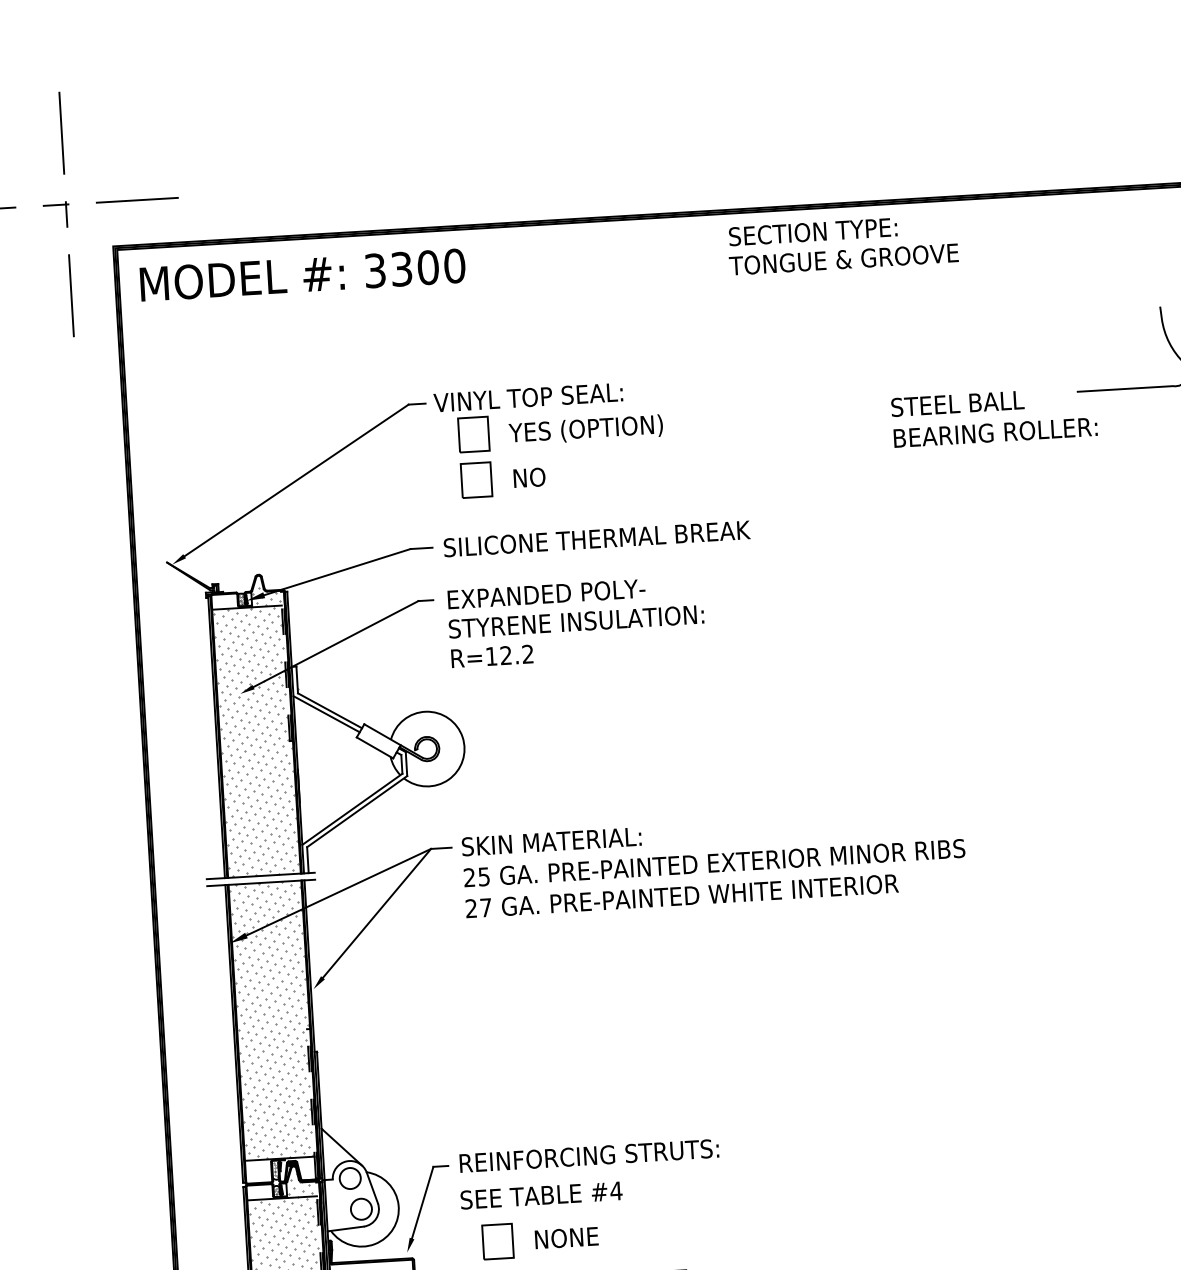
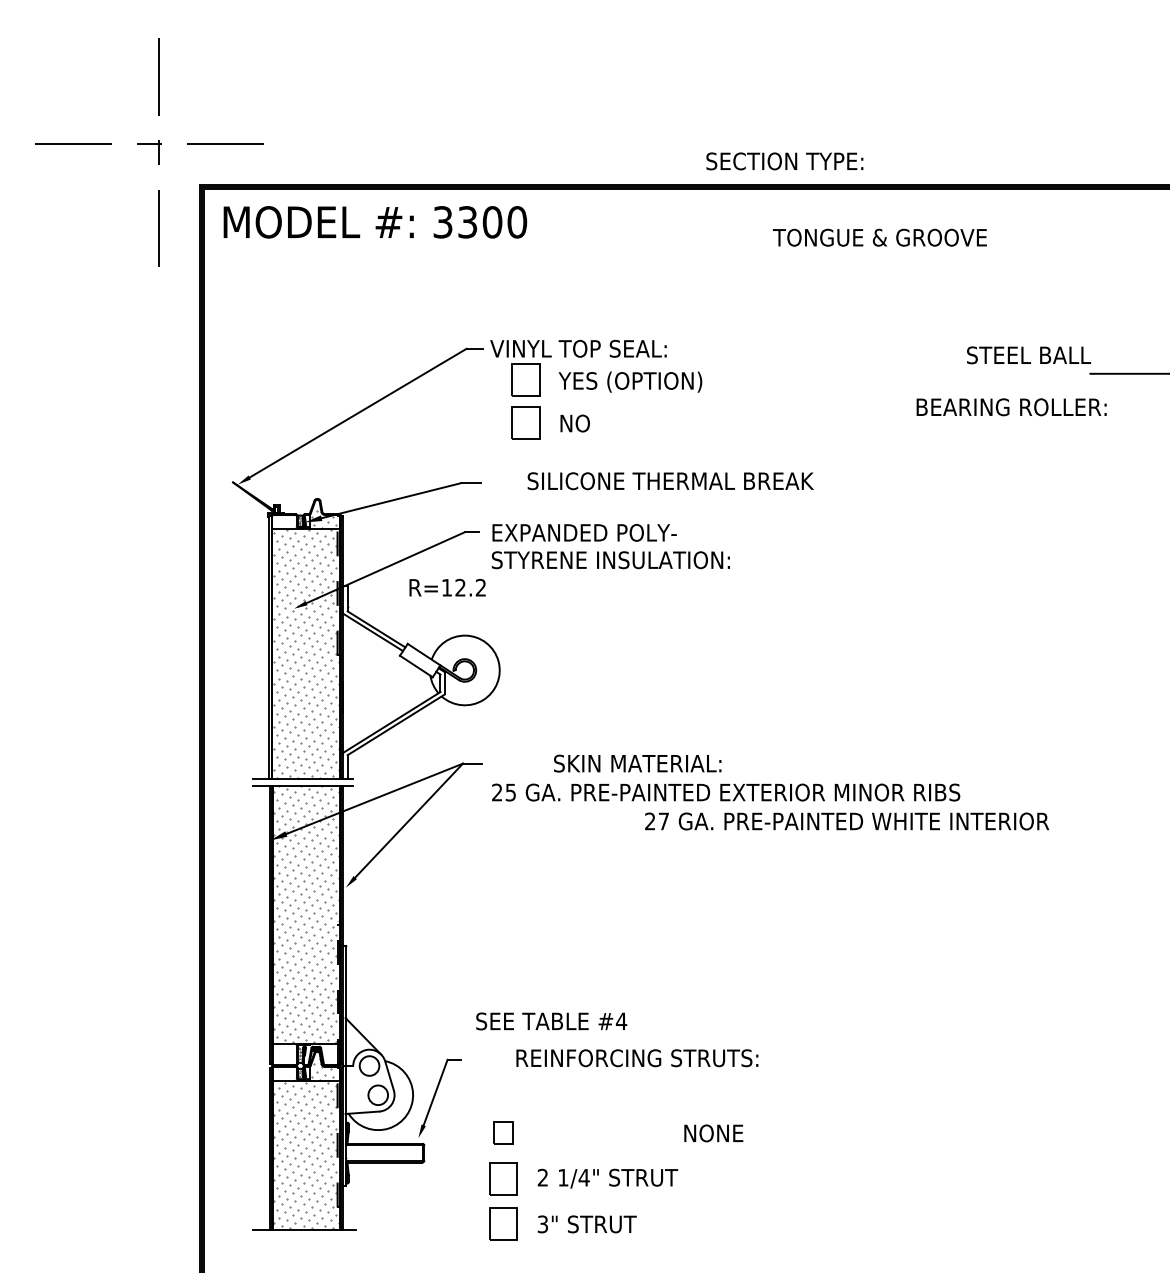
text: (812, 232) -> (784, 161), moved
text: (957, 403) -> (1028, 355), moved
text: (596, 539) -> (670, 481), moved
text: (492, 656) -> (447, 587), moved
text: (551, 841) -> (637, 763), moved
text: (682, 896) -> (847, 821), moved
text: (589, 1156) -> (637, 1058), moved
text: (541, 1195) -> (551, 1021), moved
text: (566, 1238) -> (713, 1133), moved
part: (497, 1241) -> (503, 1132), size x0.7

